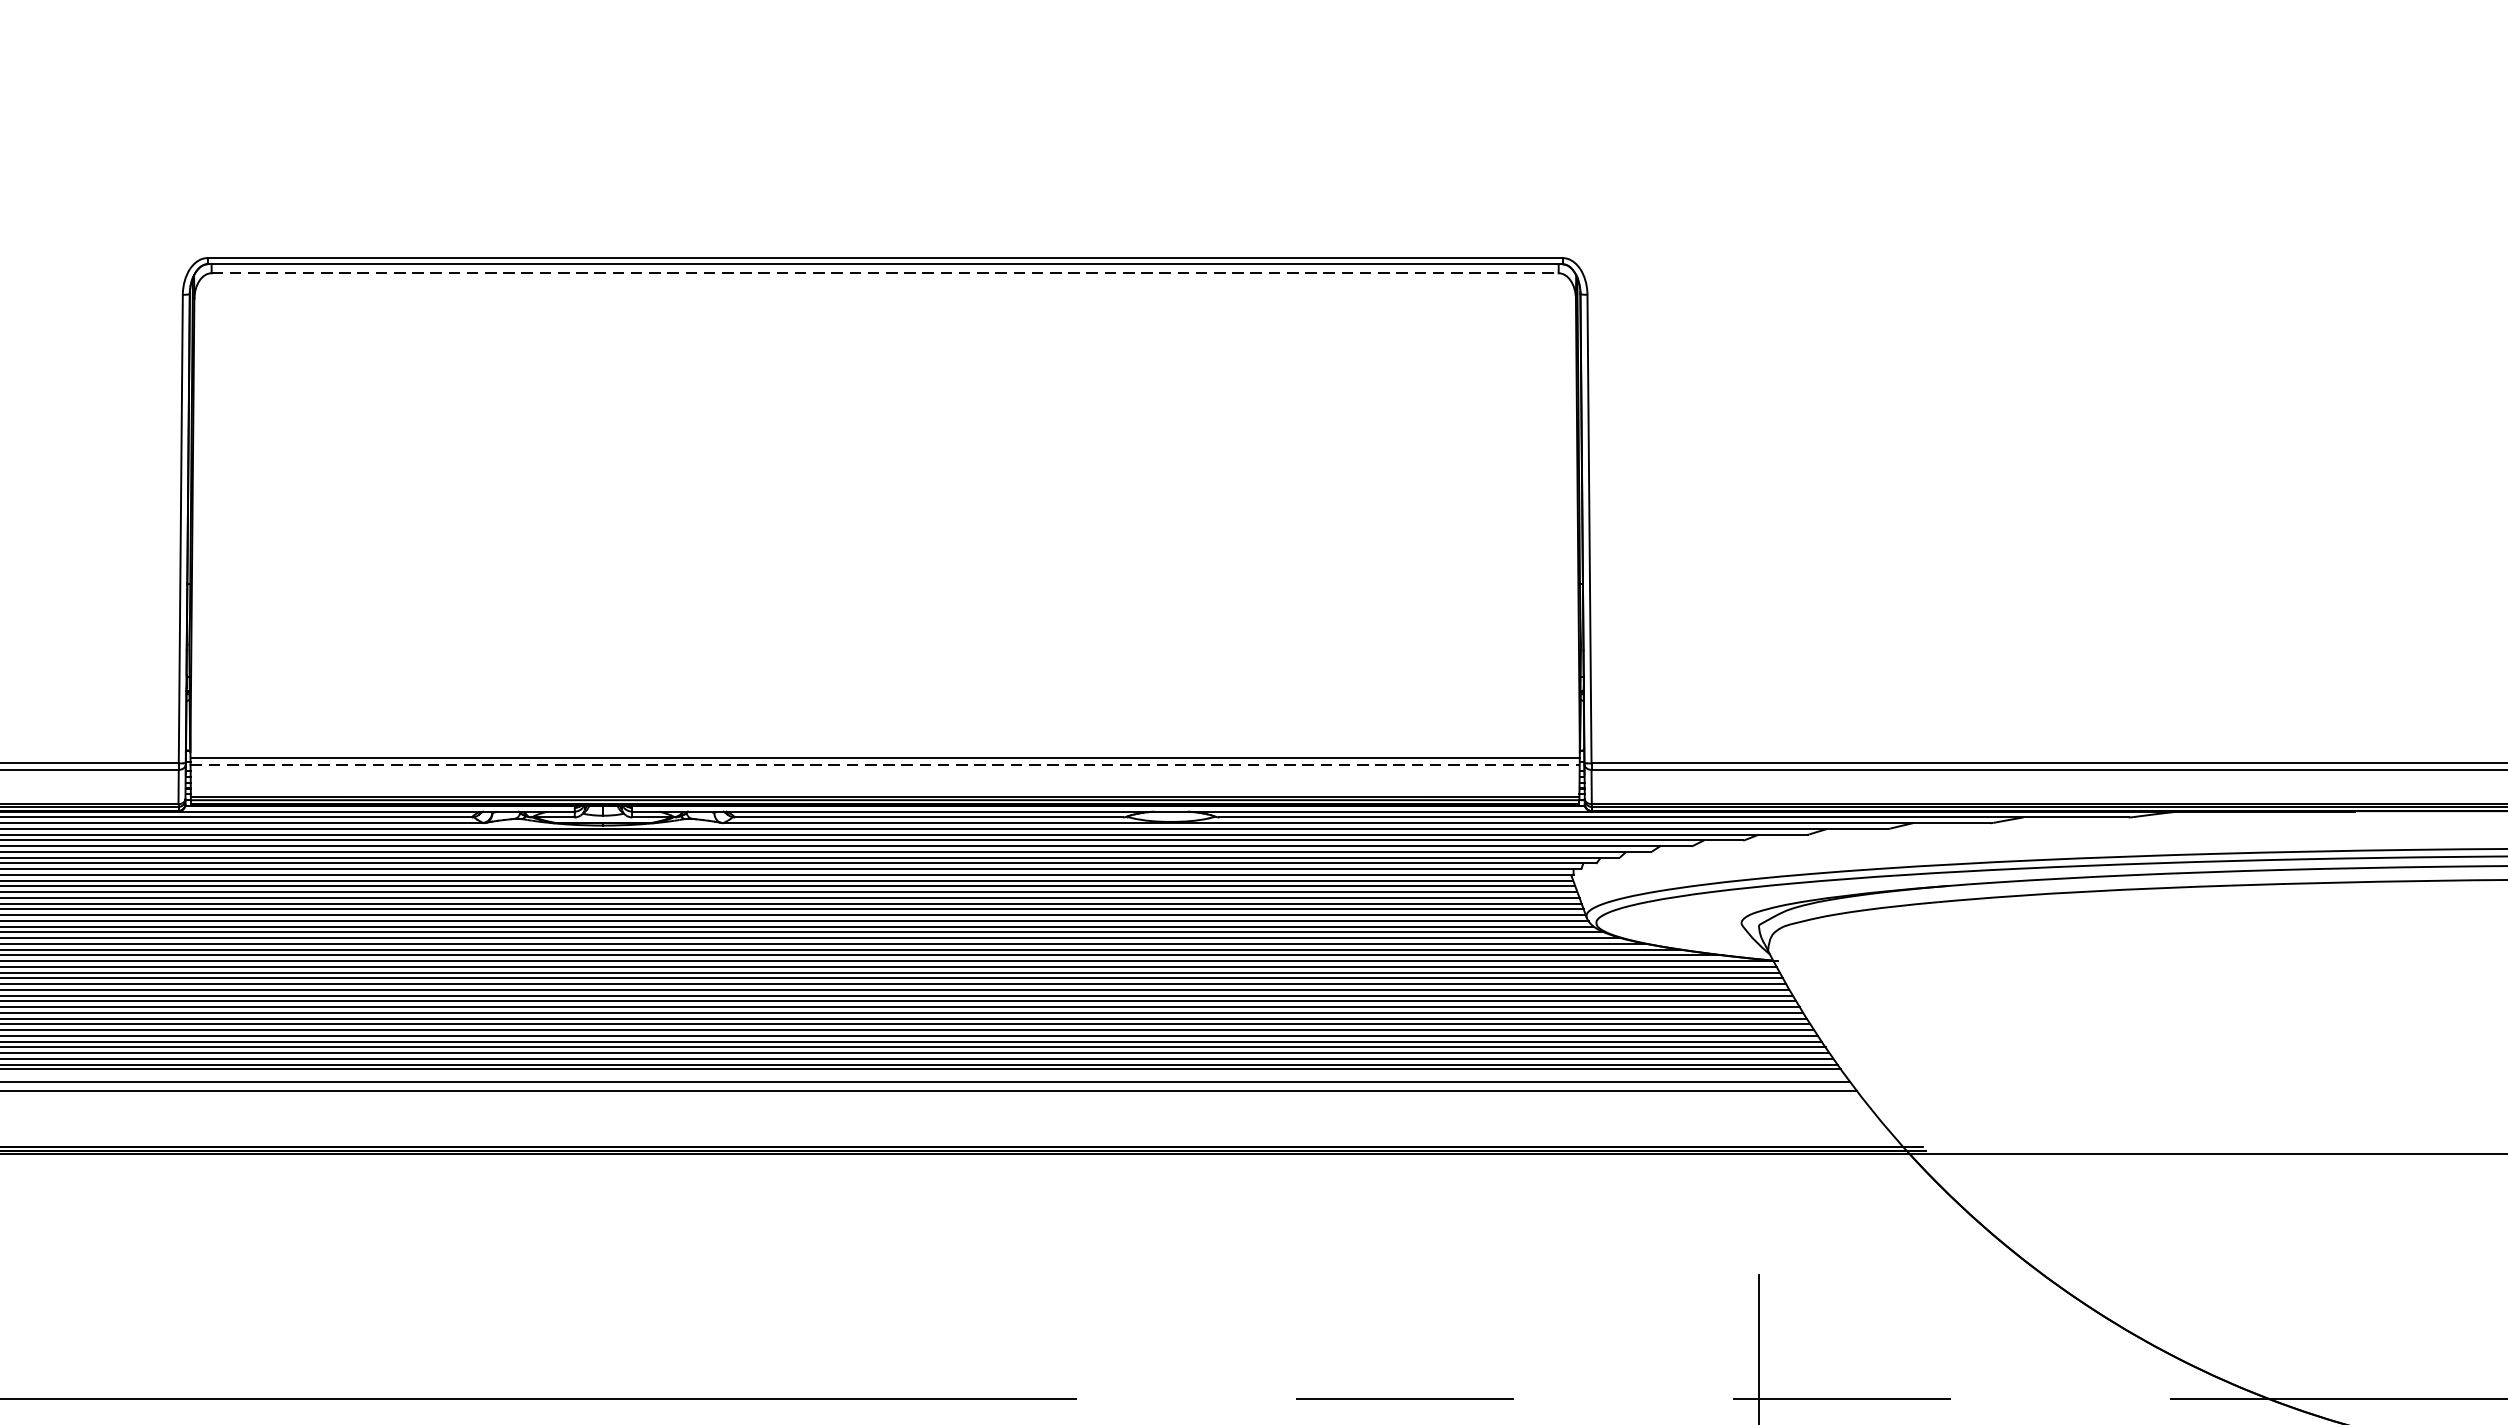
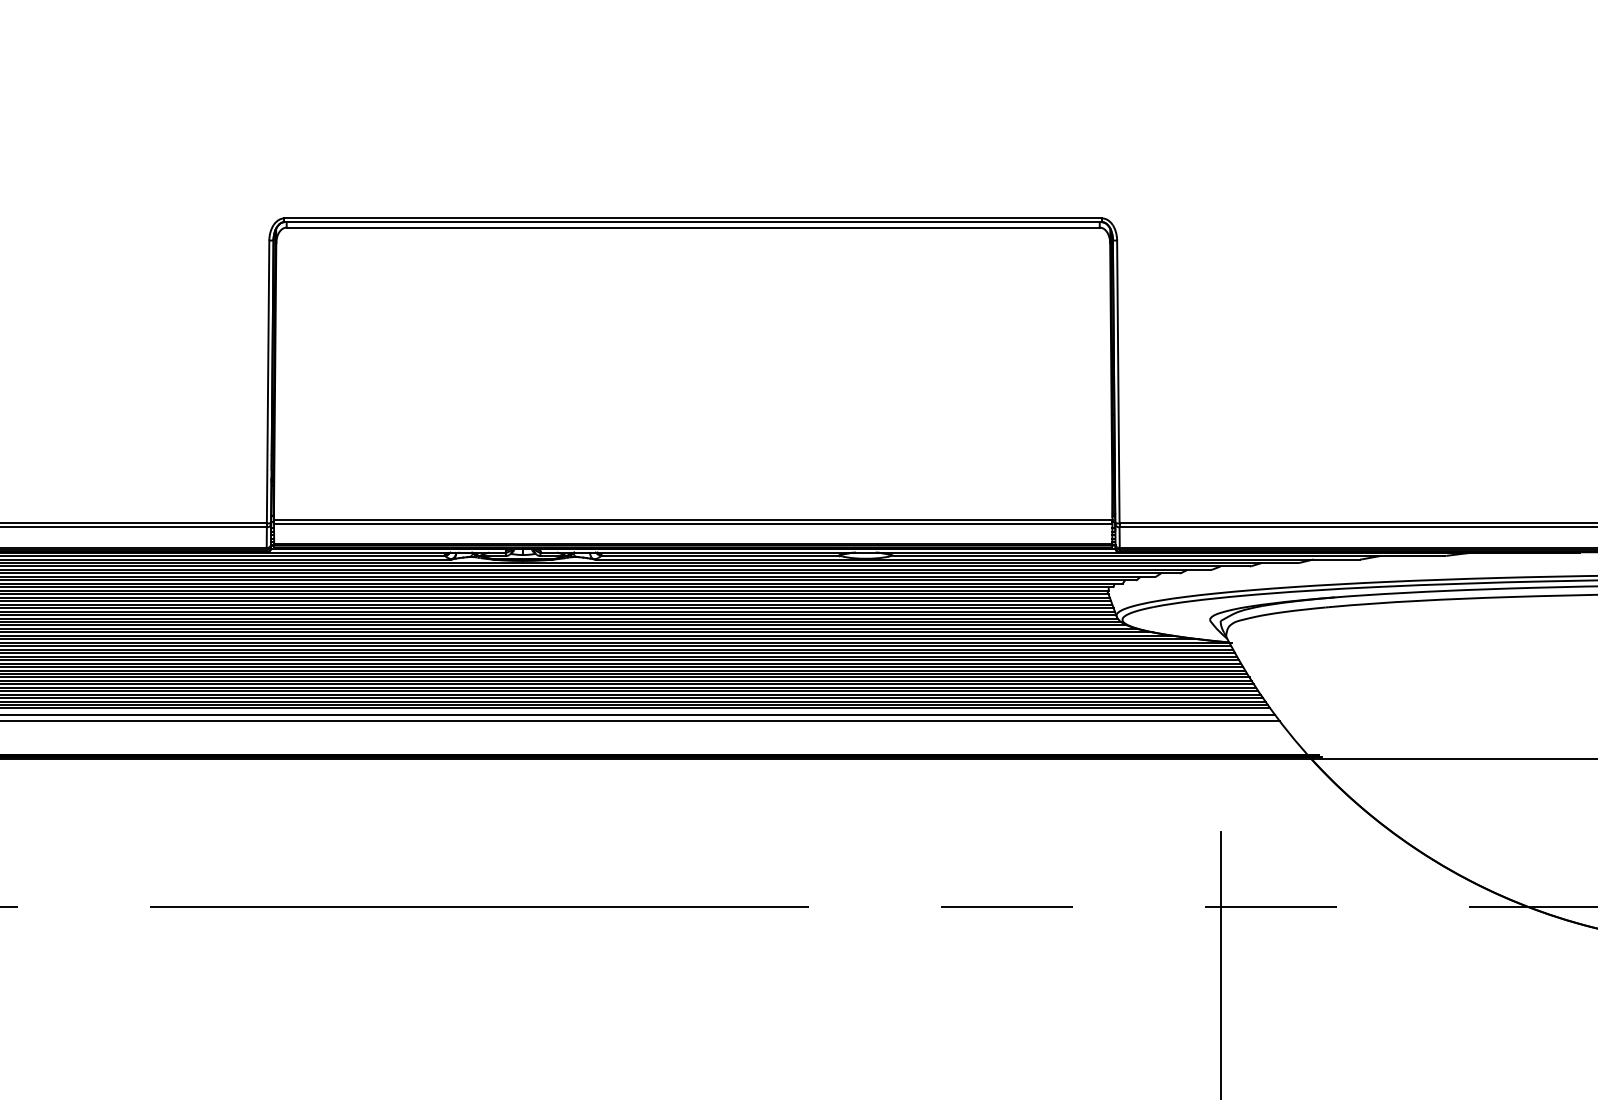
line: (885, 273) -> (693, 227), dashed -> solid
line: (885, 765) -> (693, 524), dashed -> solid

